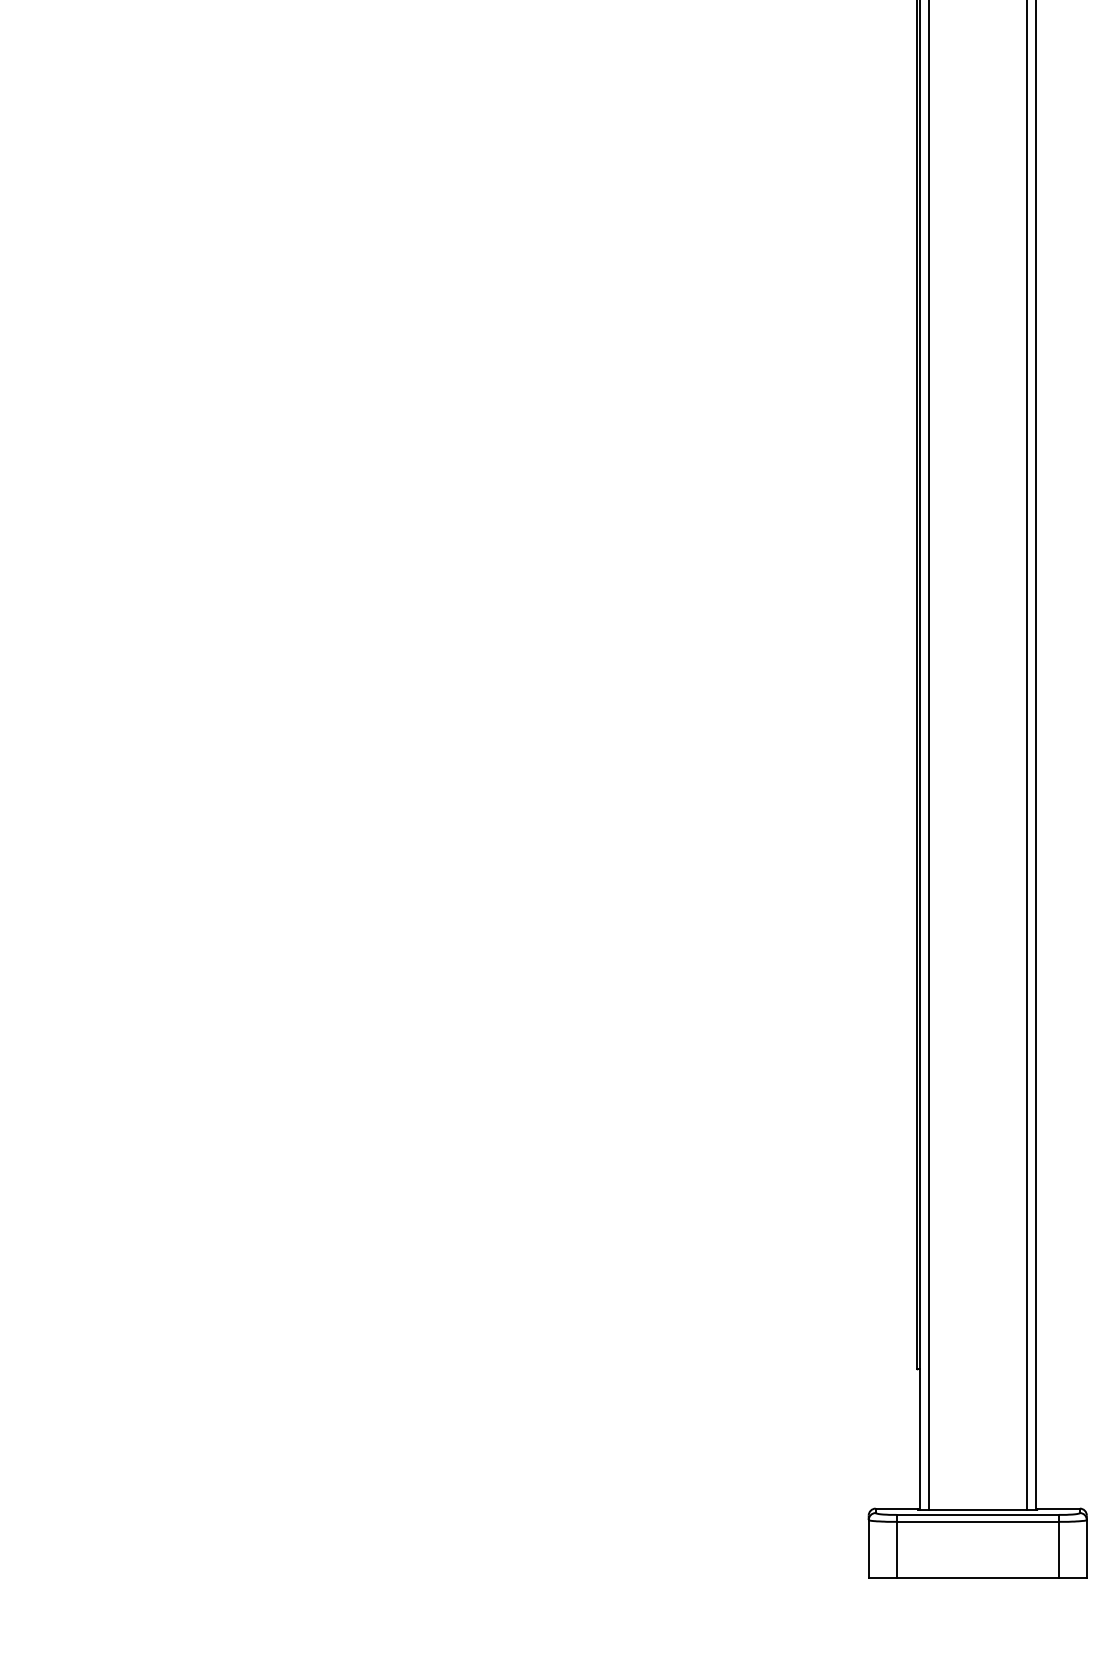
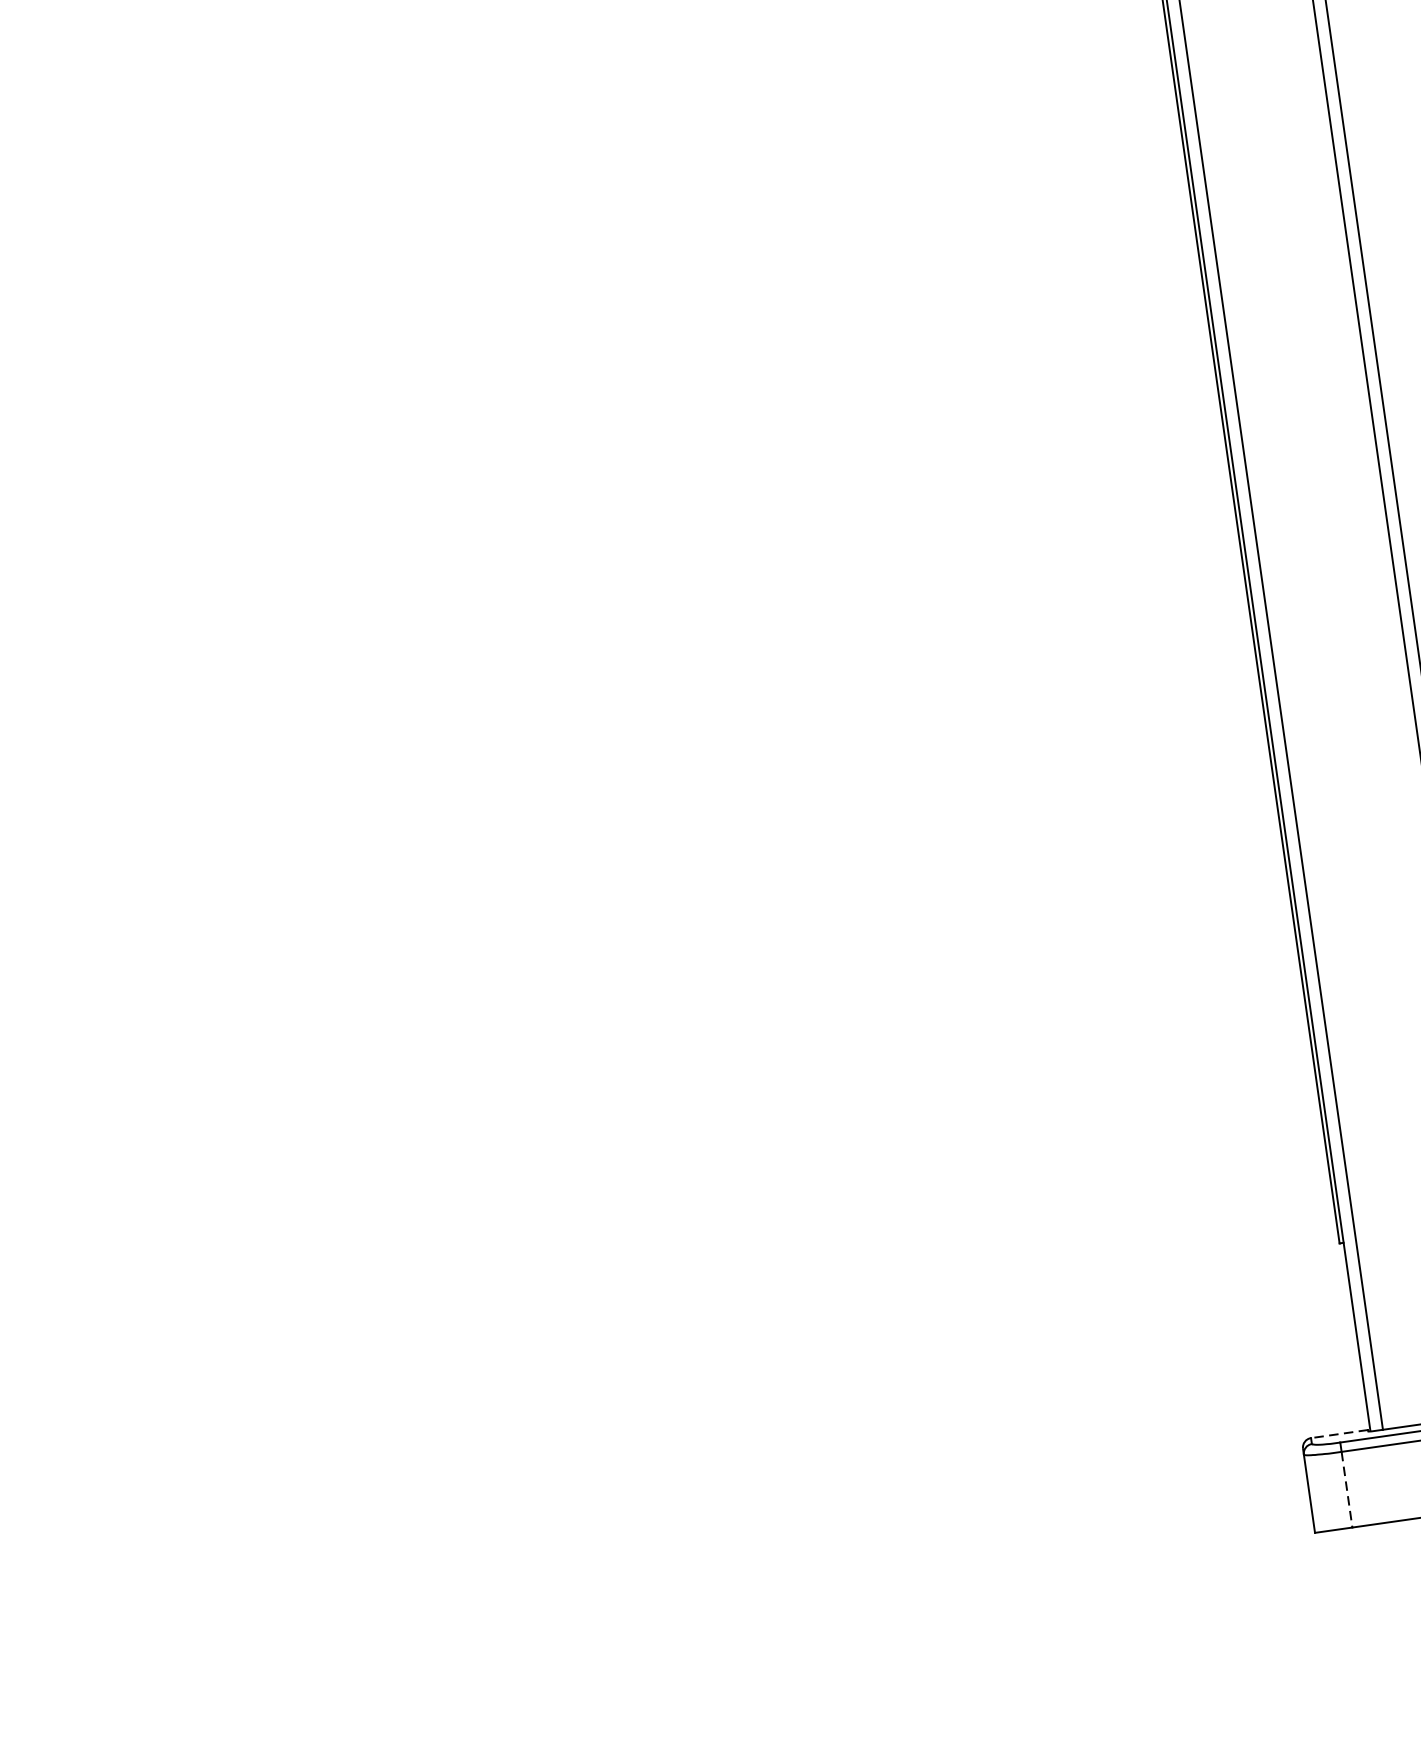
line: (896, 1508) -> (1338, 1433), solid -> dashed
line: (896, 1550) -> (1346, 1490), solid -> dashed

